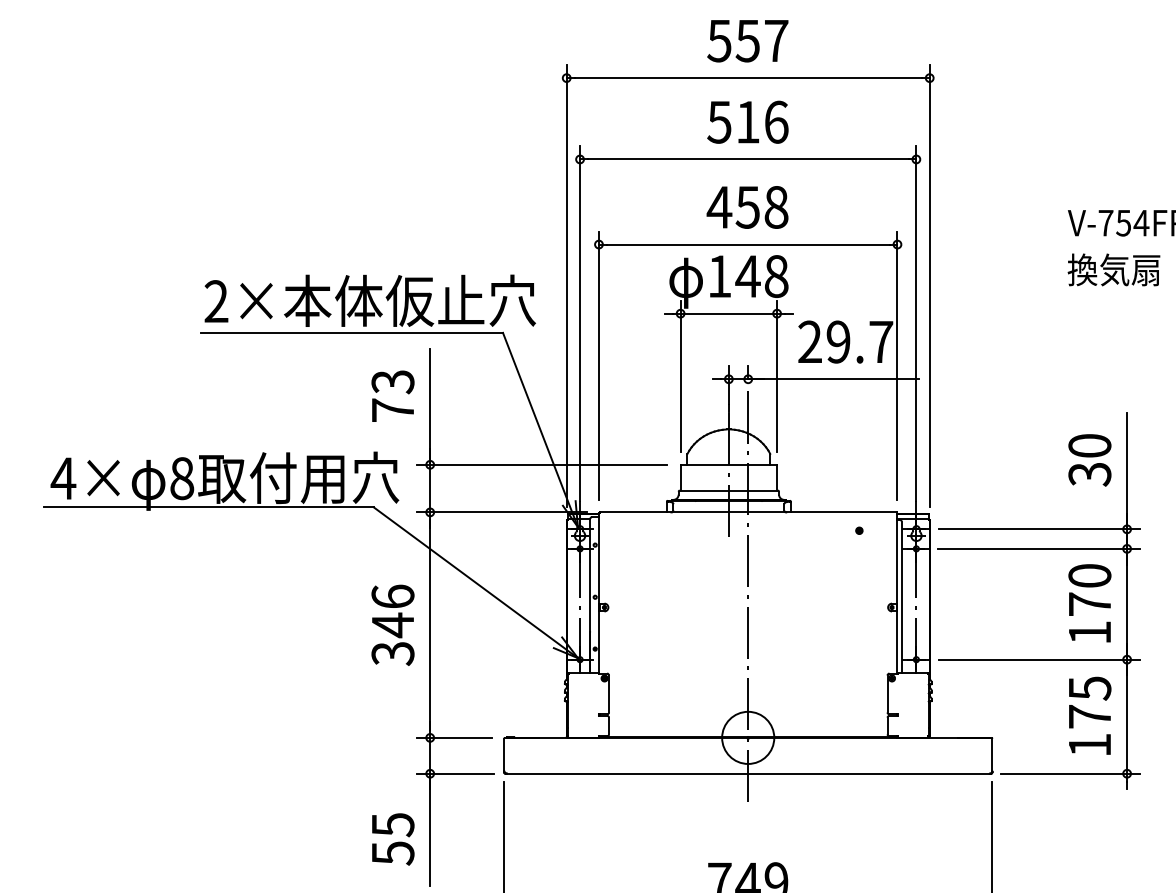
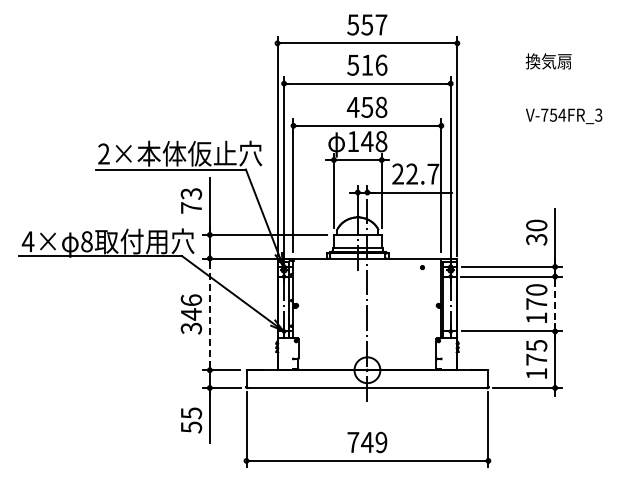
text: (1113, 270) -> (548, 61), moved
text: (837, 340) -> (411, 173), 29.7 -> 22.7
line: (1127, 603) -> (555, 303), solid -> dashed
line: (429, 625) -> (209, 314), solid -> dashed

